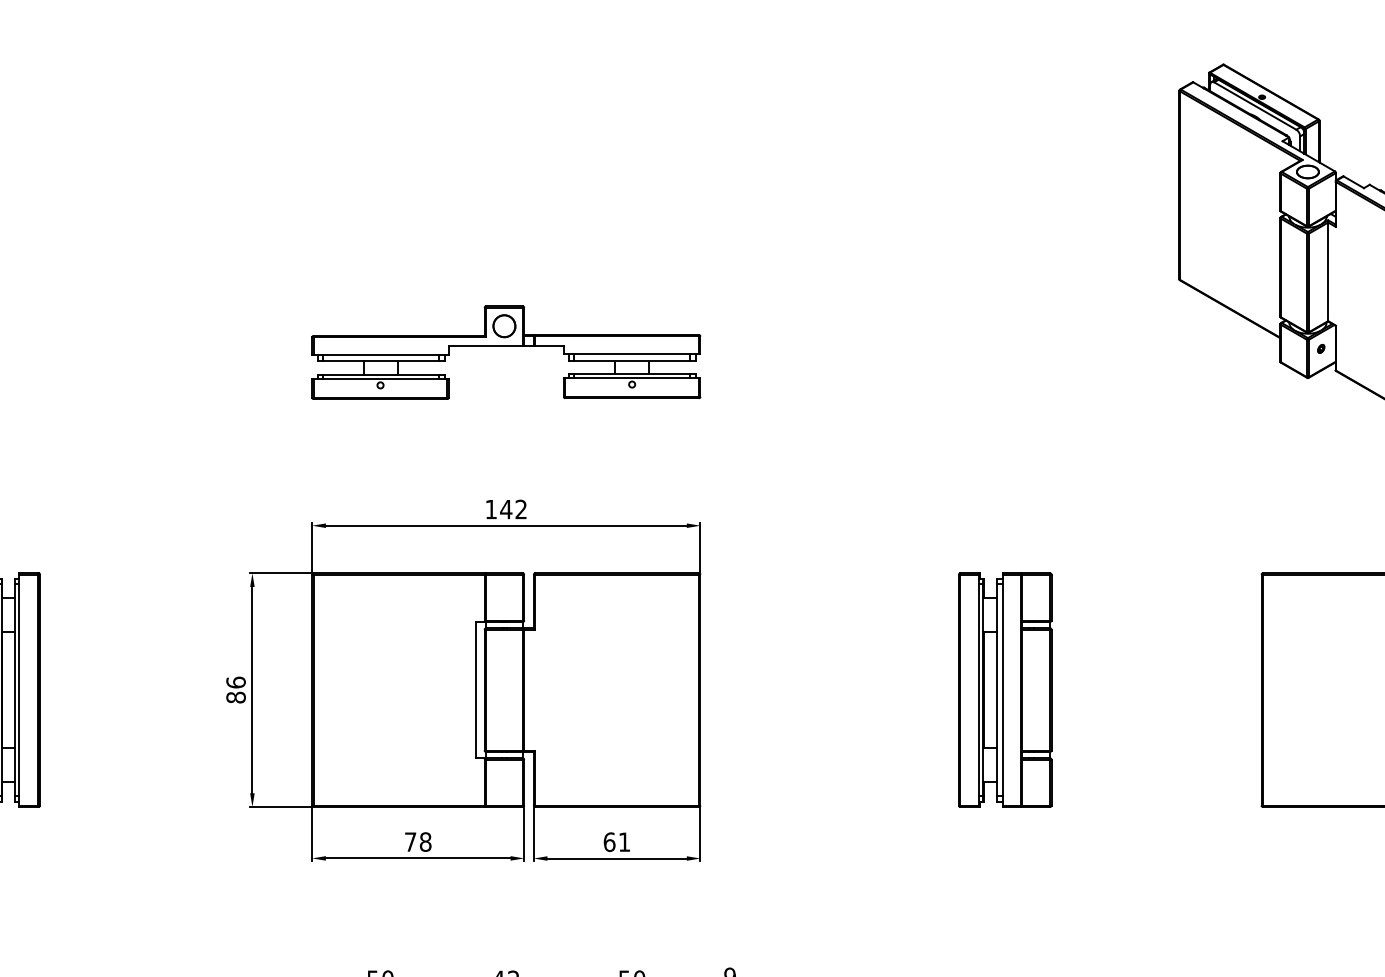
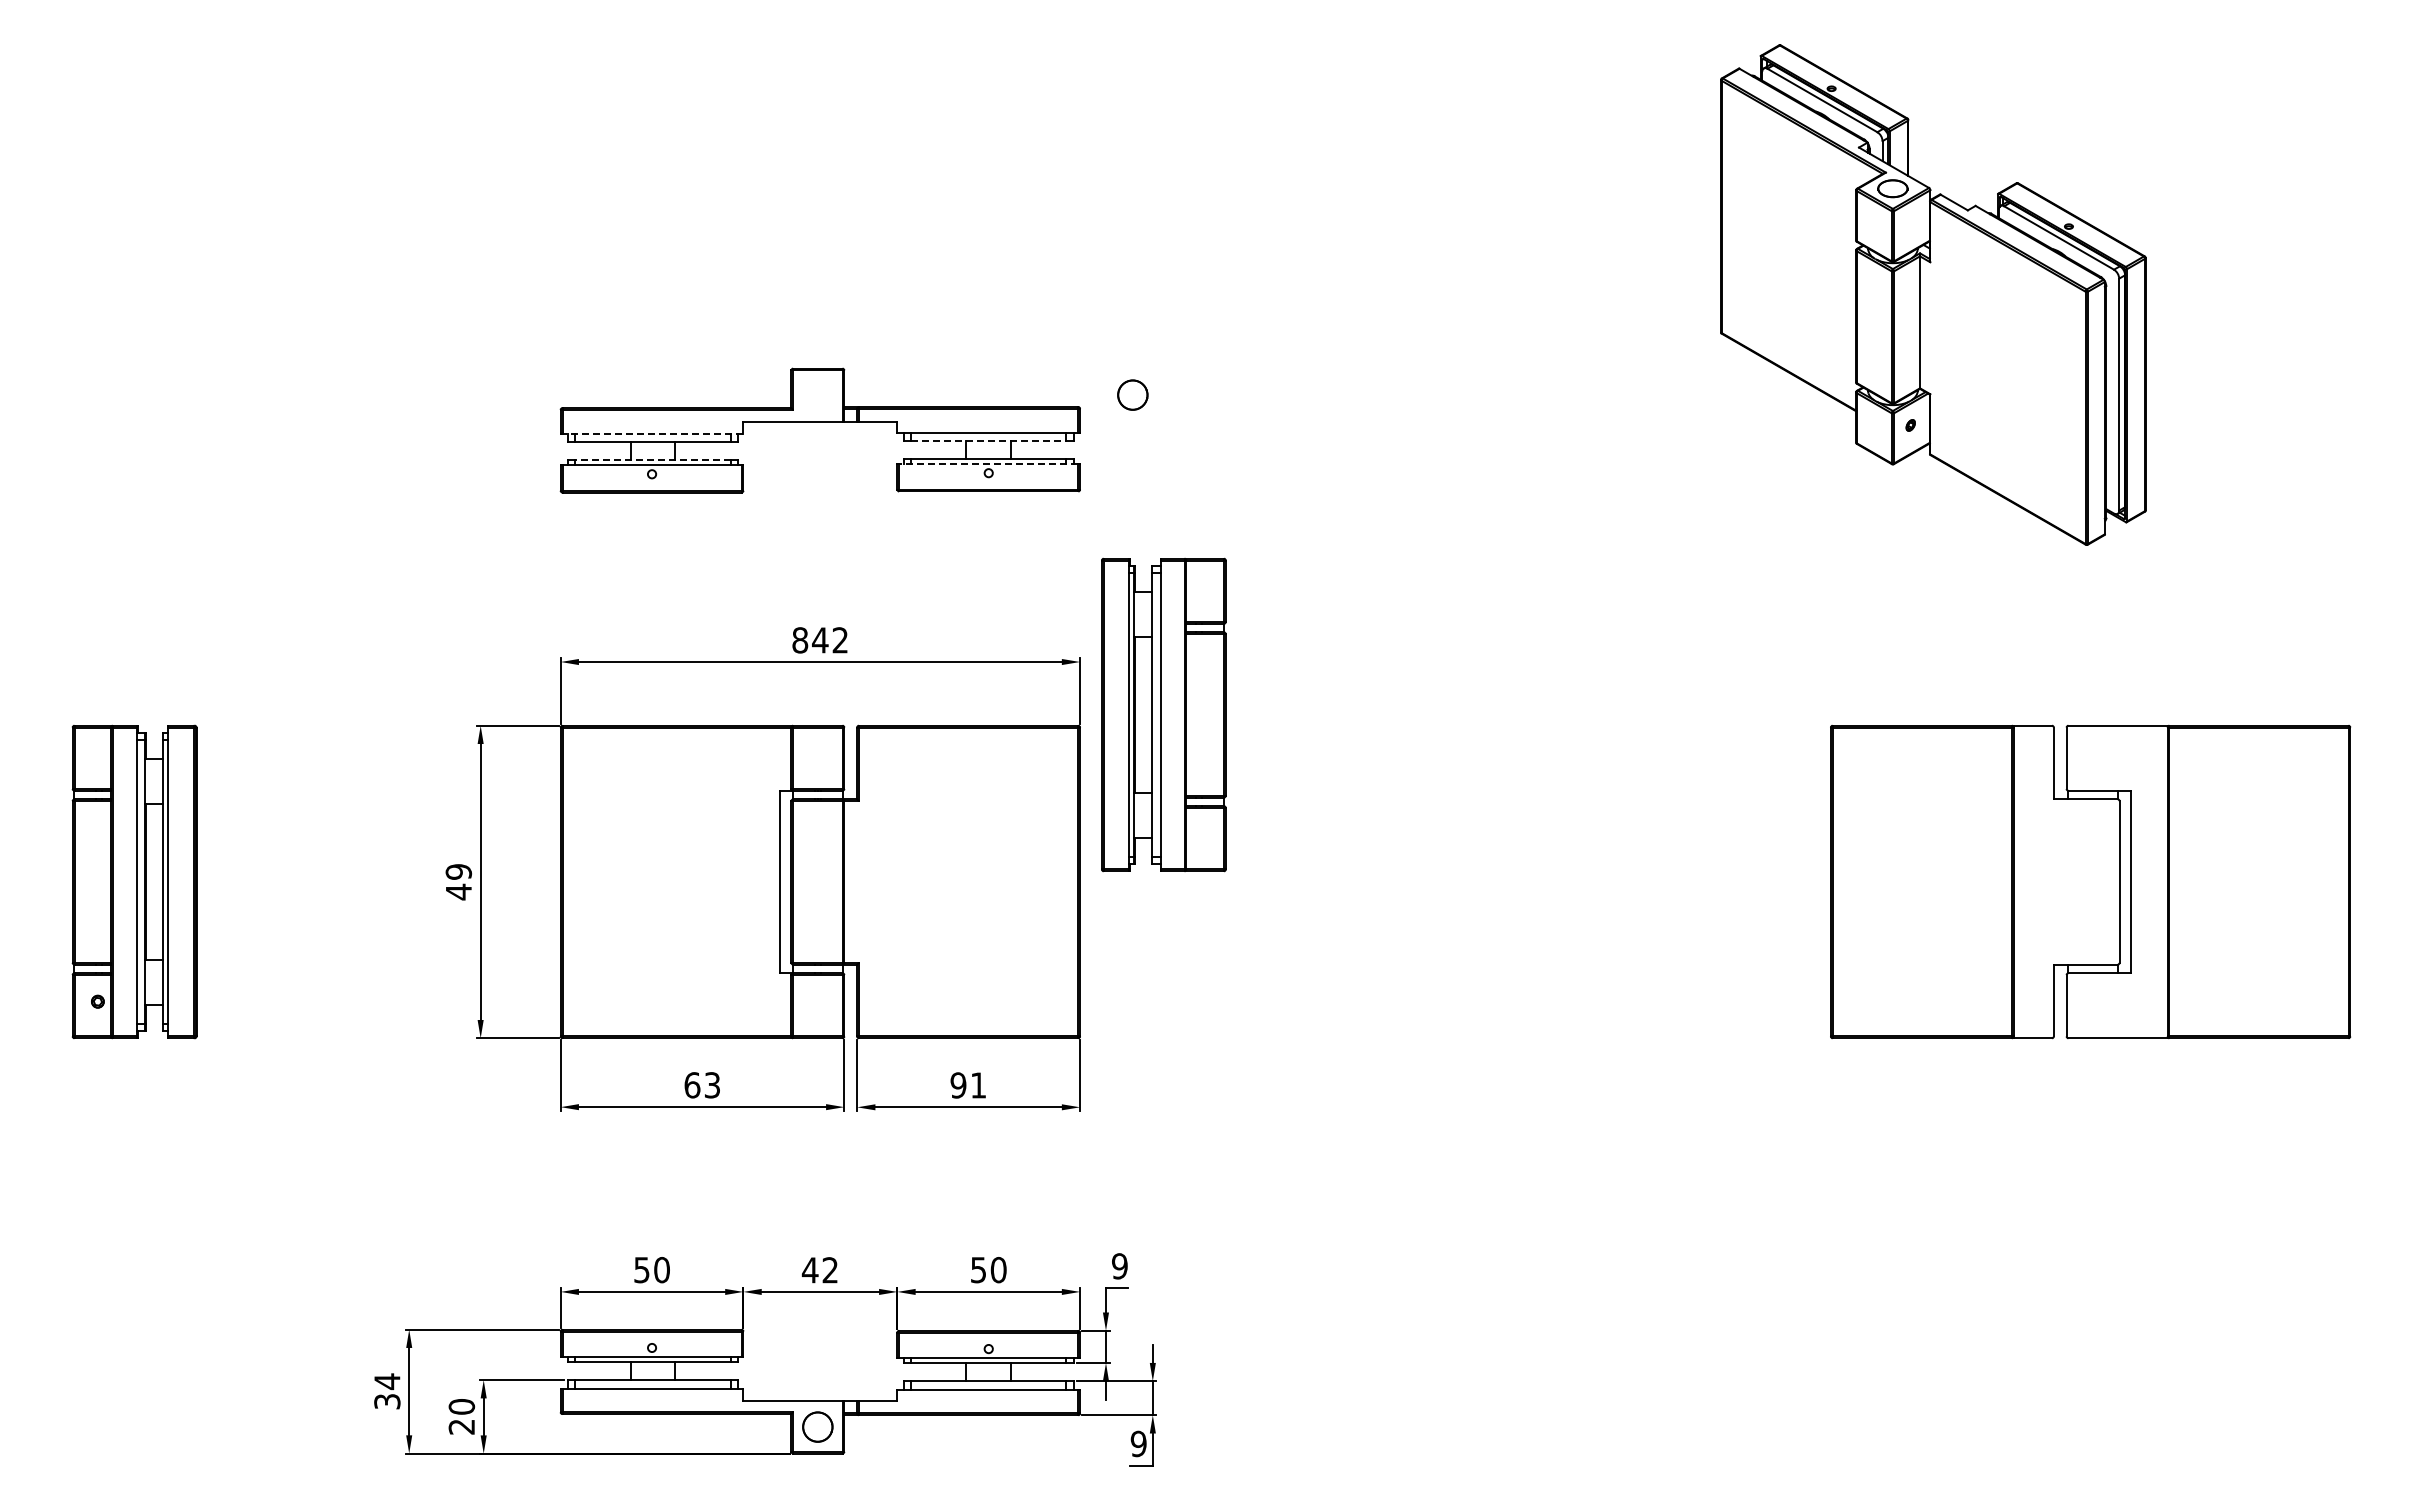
circle: (504, 325) -> (1132, 394), moved
line: (380, 354) -> (652, 433), solid -> dashed
line: (631, 360) -> (988, 441), solid -> dashed
line: (380, 375) -> (652, 460), solid -> dashed
line: (631, 378) -> (988, 464), solid -> dashed
text: (491, 509) -> (800, 640), 142 -> 842
part: (1004, 689) -> (1163, 714), moved
text: (235, 690) -> (458, 882), 86 -> 49
text: (418, 842) -> (702, 1085), 78 -> 63
text: (609, 842) -> (958, 1085), 61 -> 91

